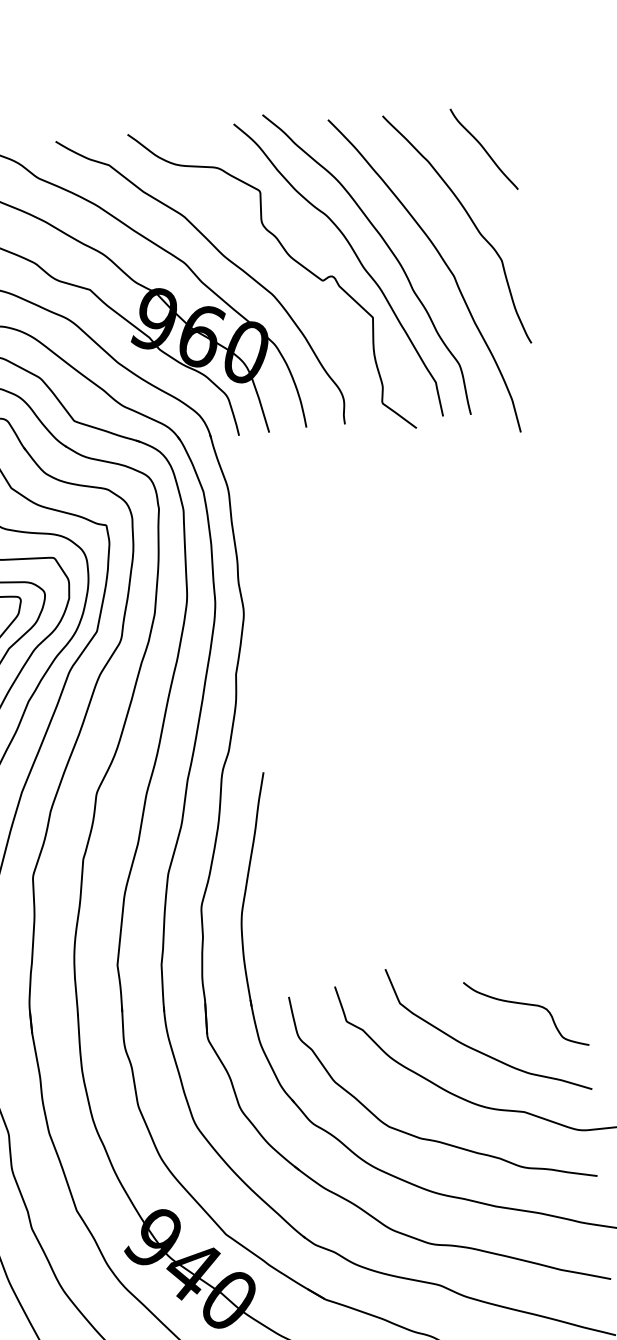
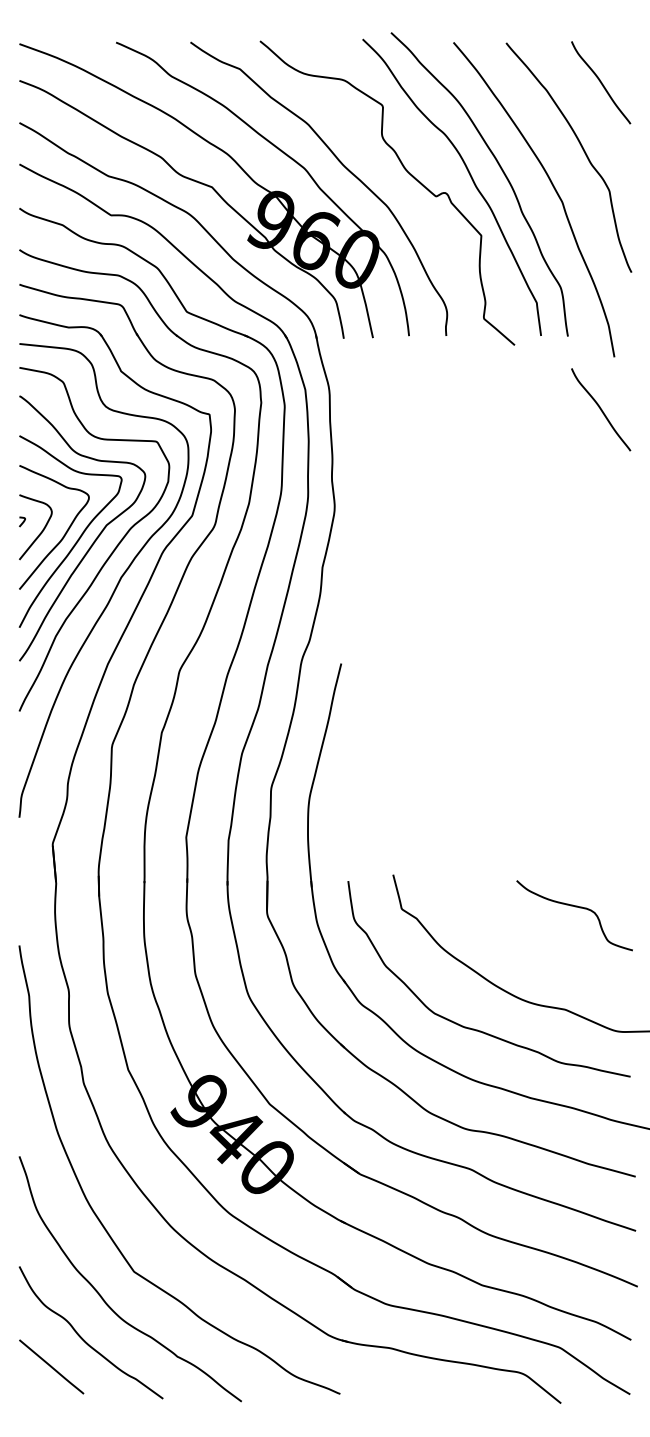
curve: (511, 487) -> (601, 409), added
curve: (479, 1050) -> (527, 947), removed

